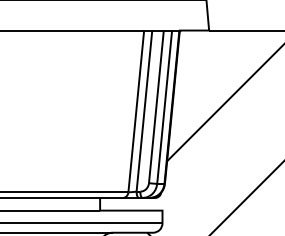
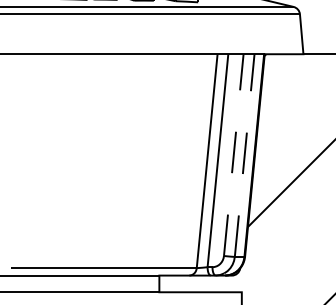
line: (156, 106) -> (233, 154), solid -> dashed
line: (164, 106) -> (244, 154), solid -> dashed

